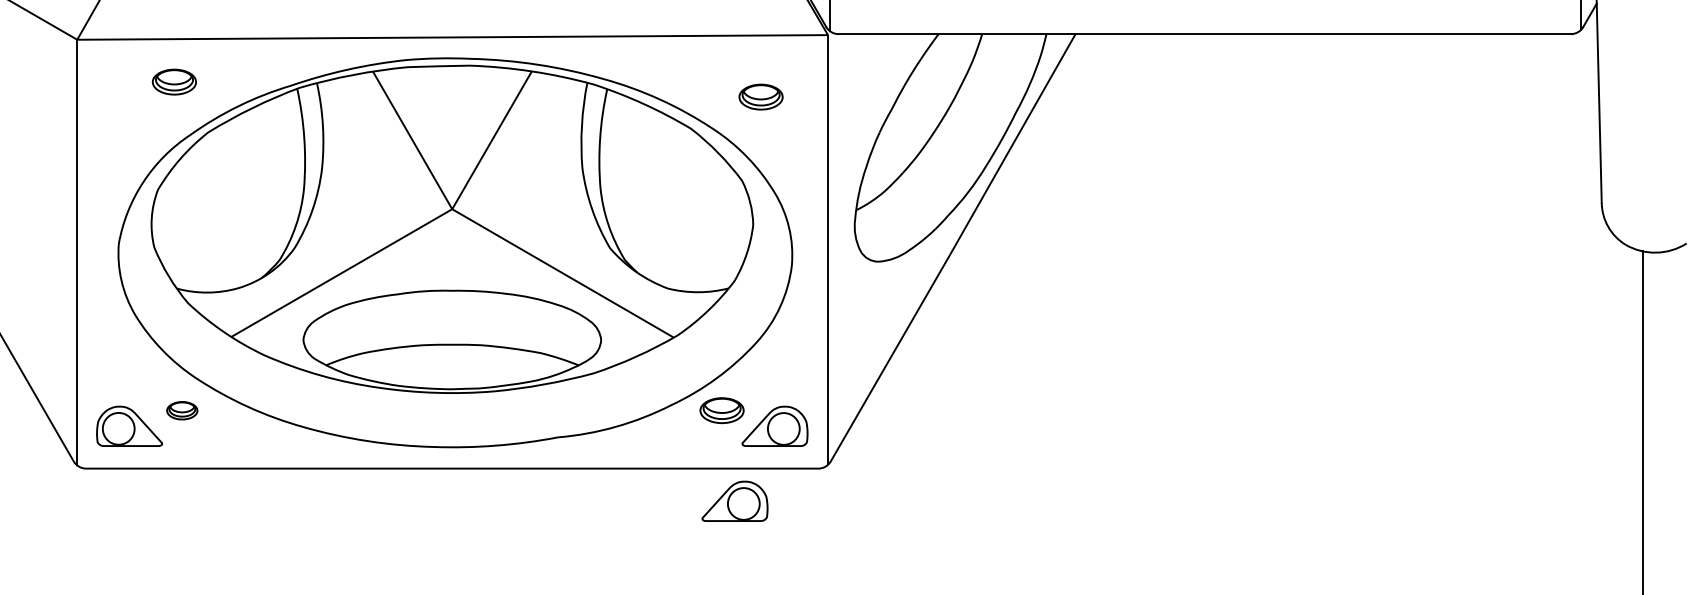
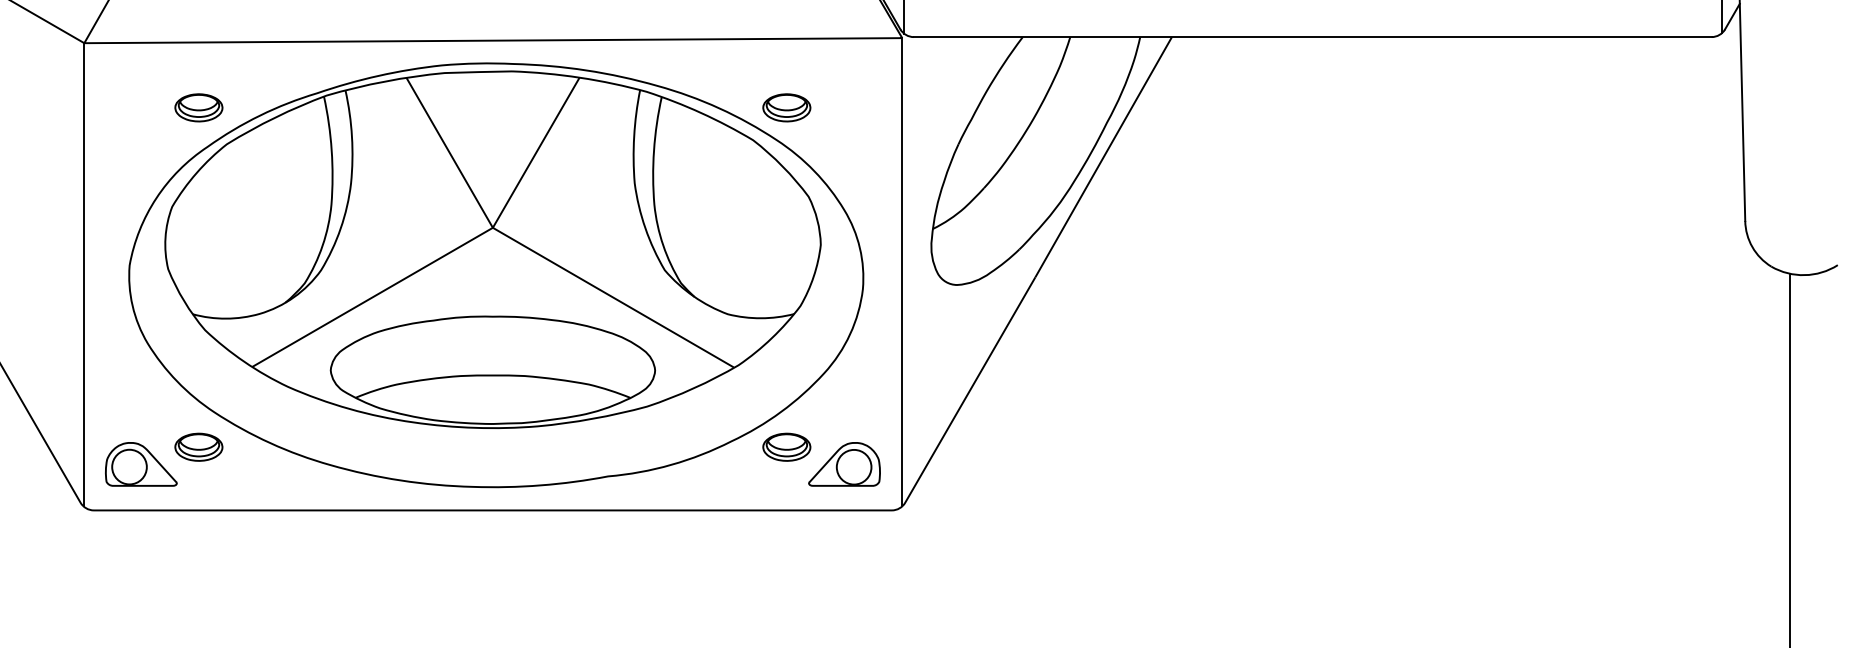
part: (173, 81) -> (197, 107), moved
part: (760, 96) -> (786, 107), moved
part: (181, 410) -> (197, 447), size x1.43
part: (734, 500) -> (800, 545), removed

